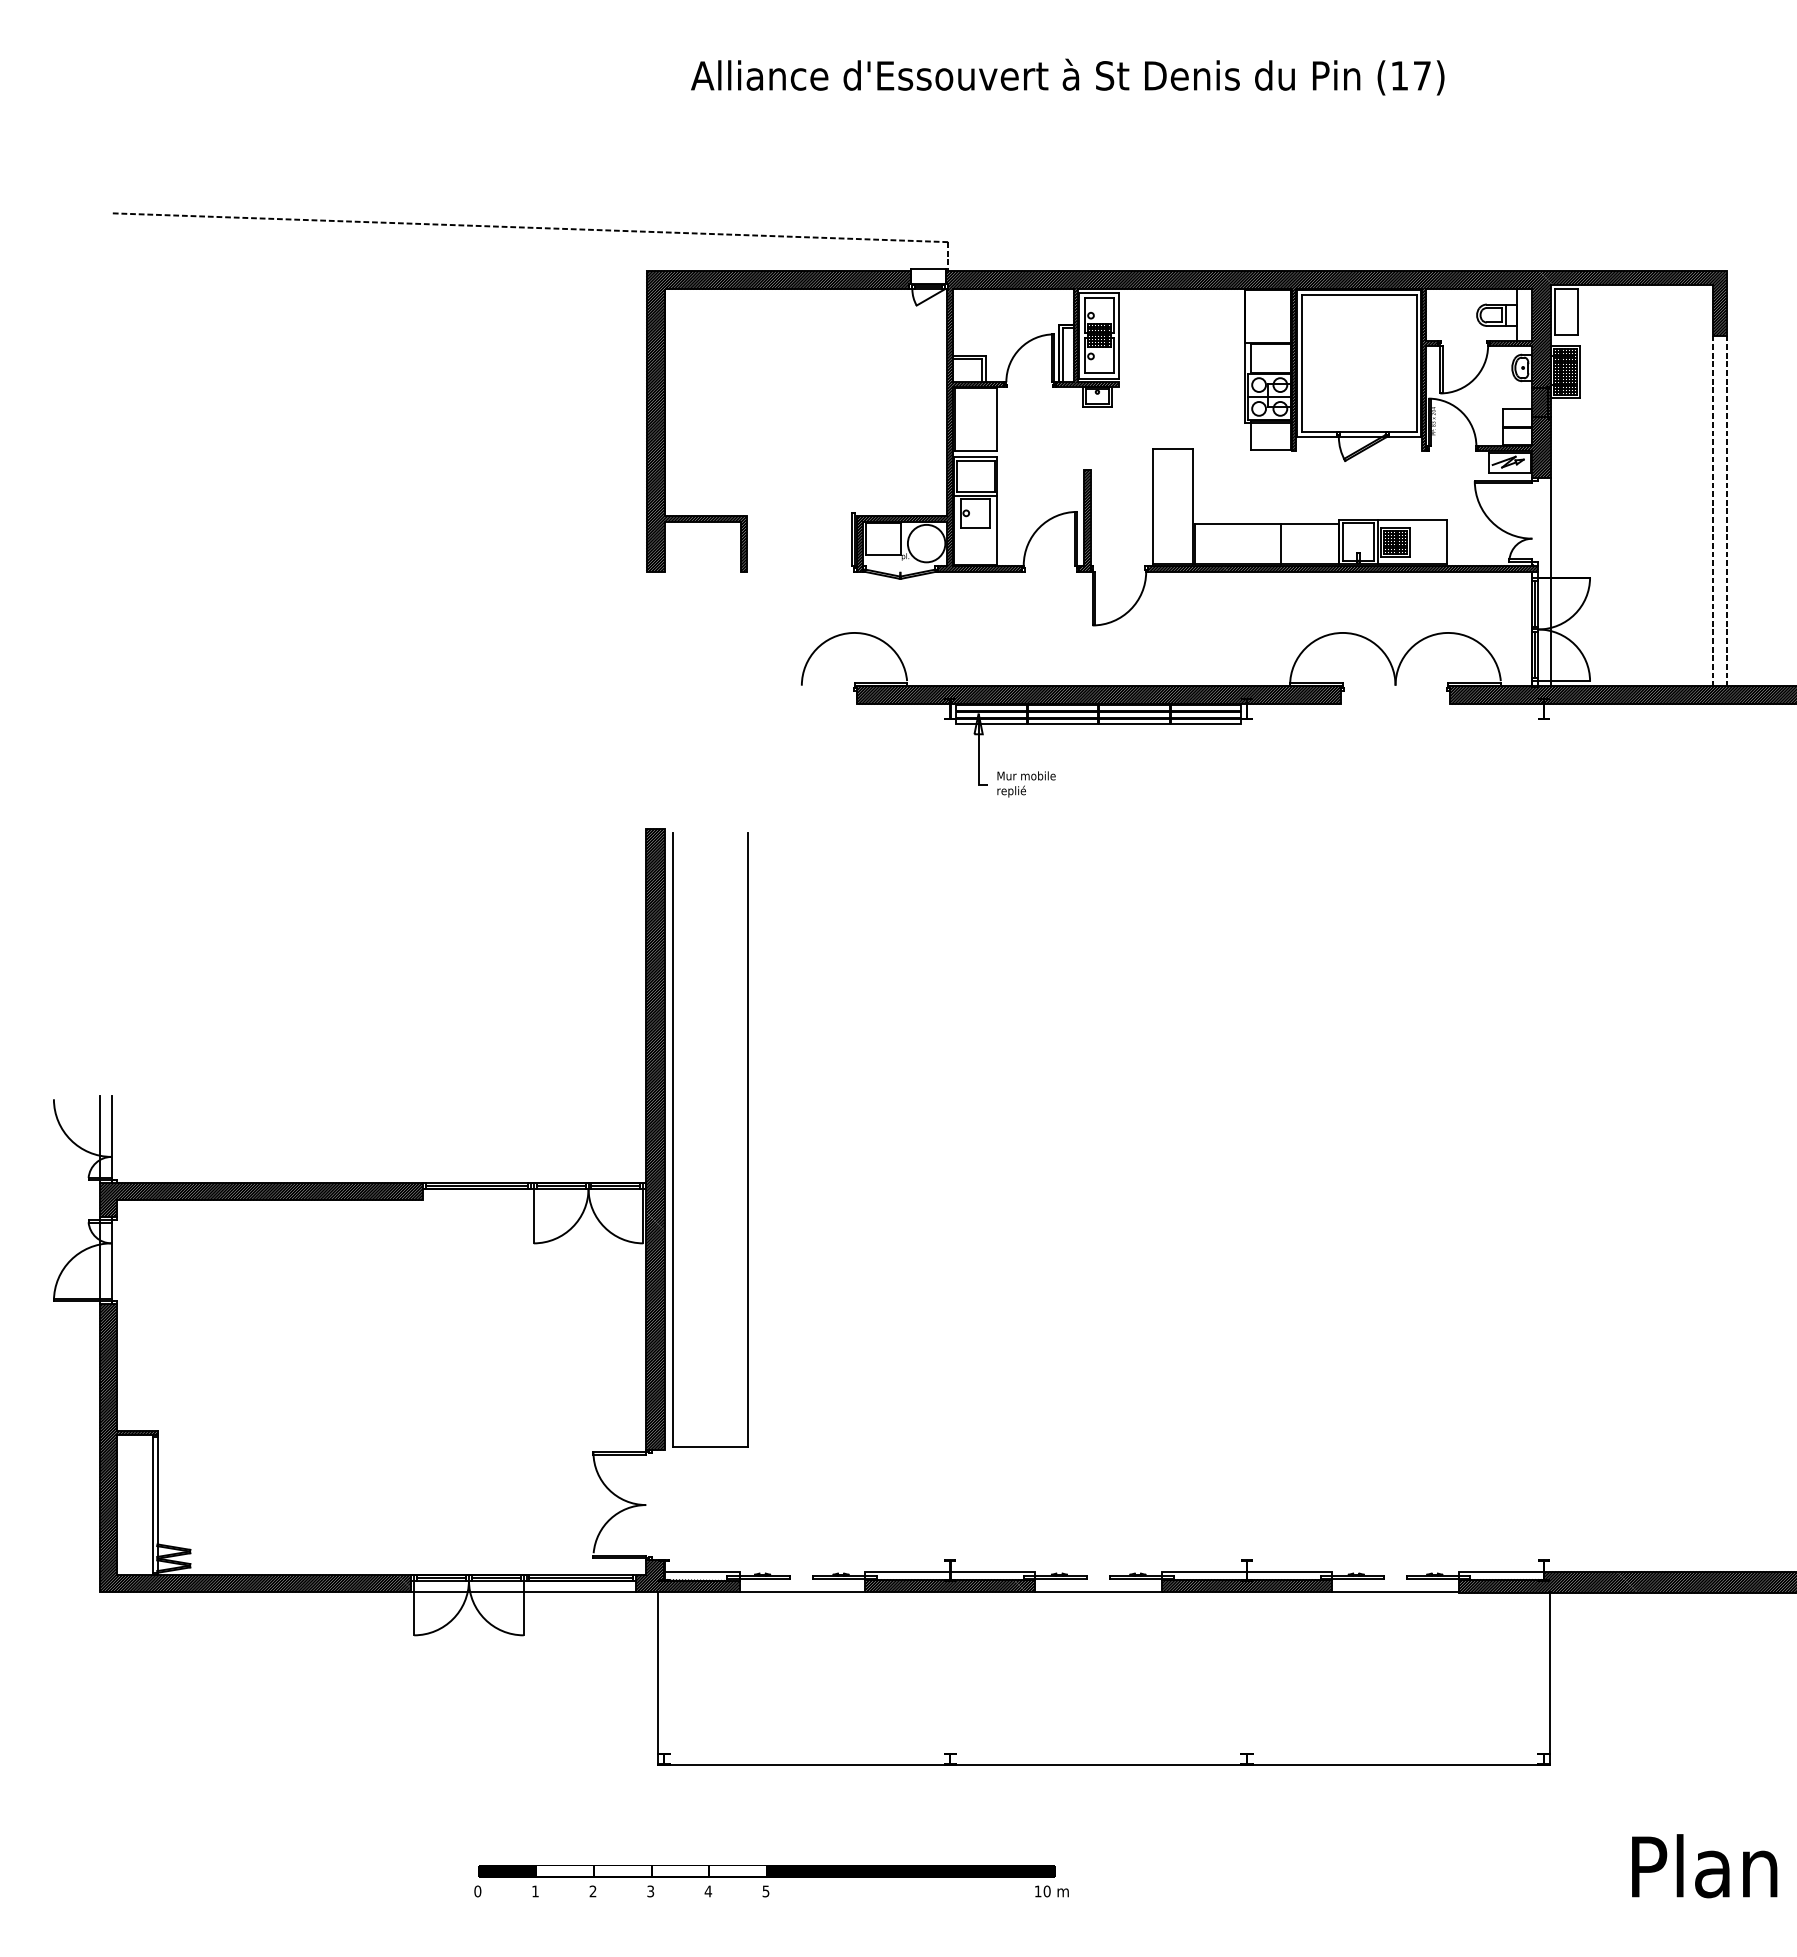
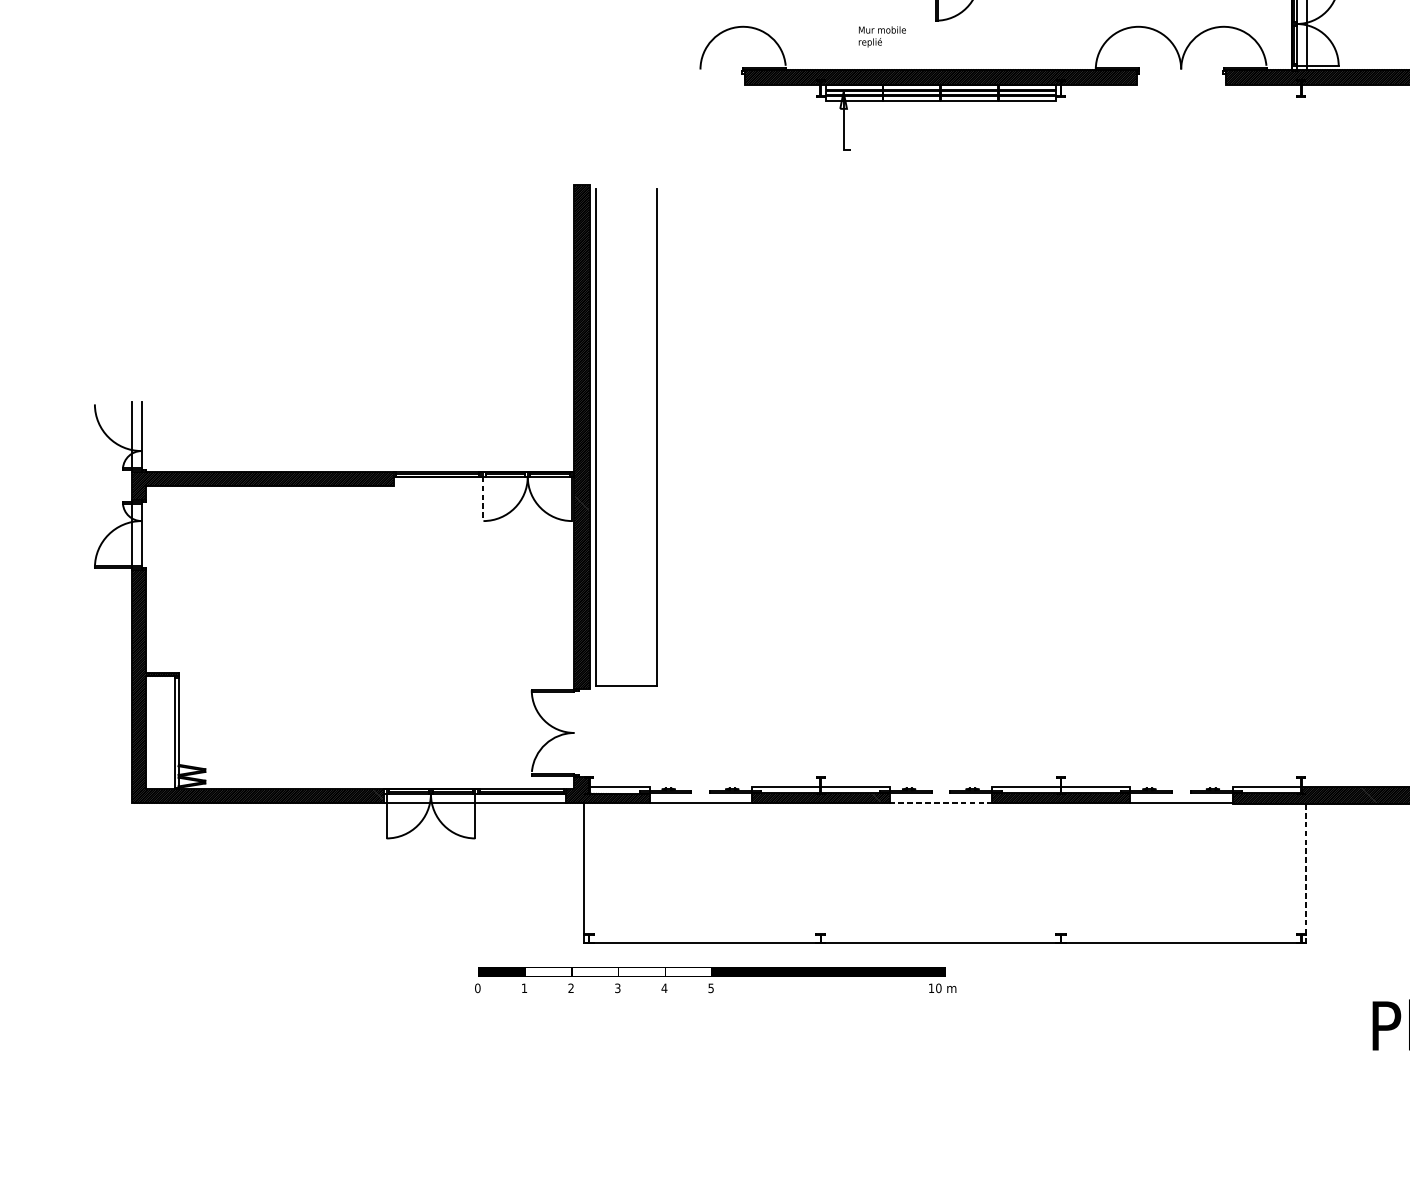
text: (1026, 784) -> (882, 36), moved
line: (533, 1216) -> (483, 499), solid -> dashed
line: (1099, 1592) -> (941, 803), solid -> dashed
line: (1549, 1677) -> (1305, 872), solid -> dashed
text: (771, 1881) -> (715, 980), moved

